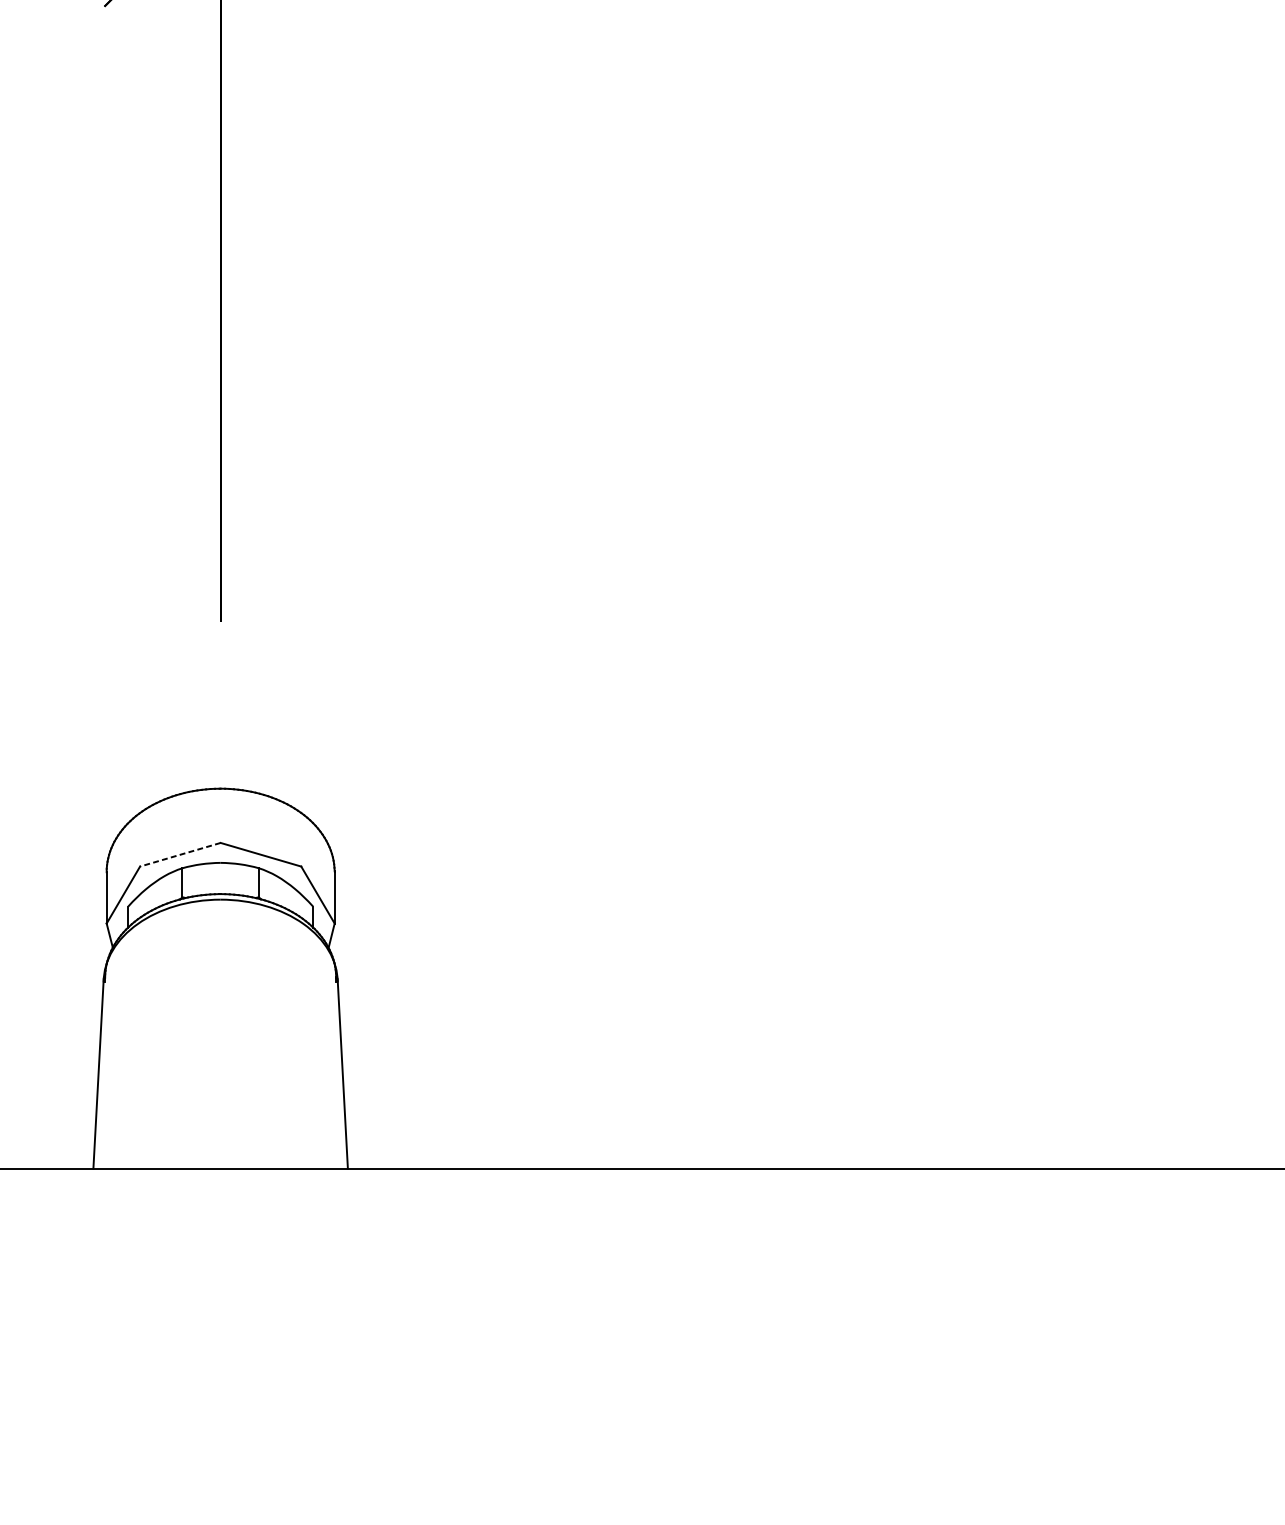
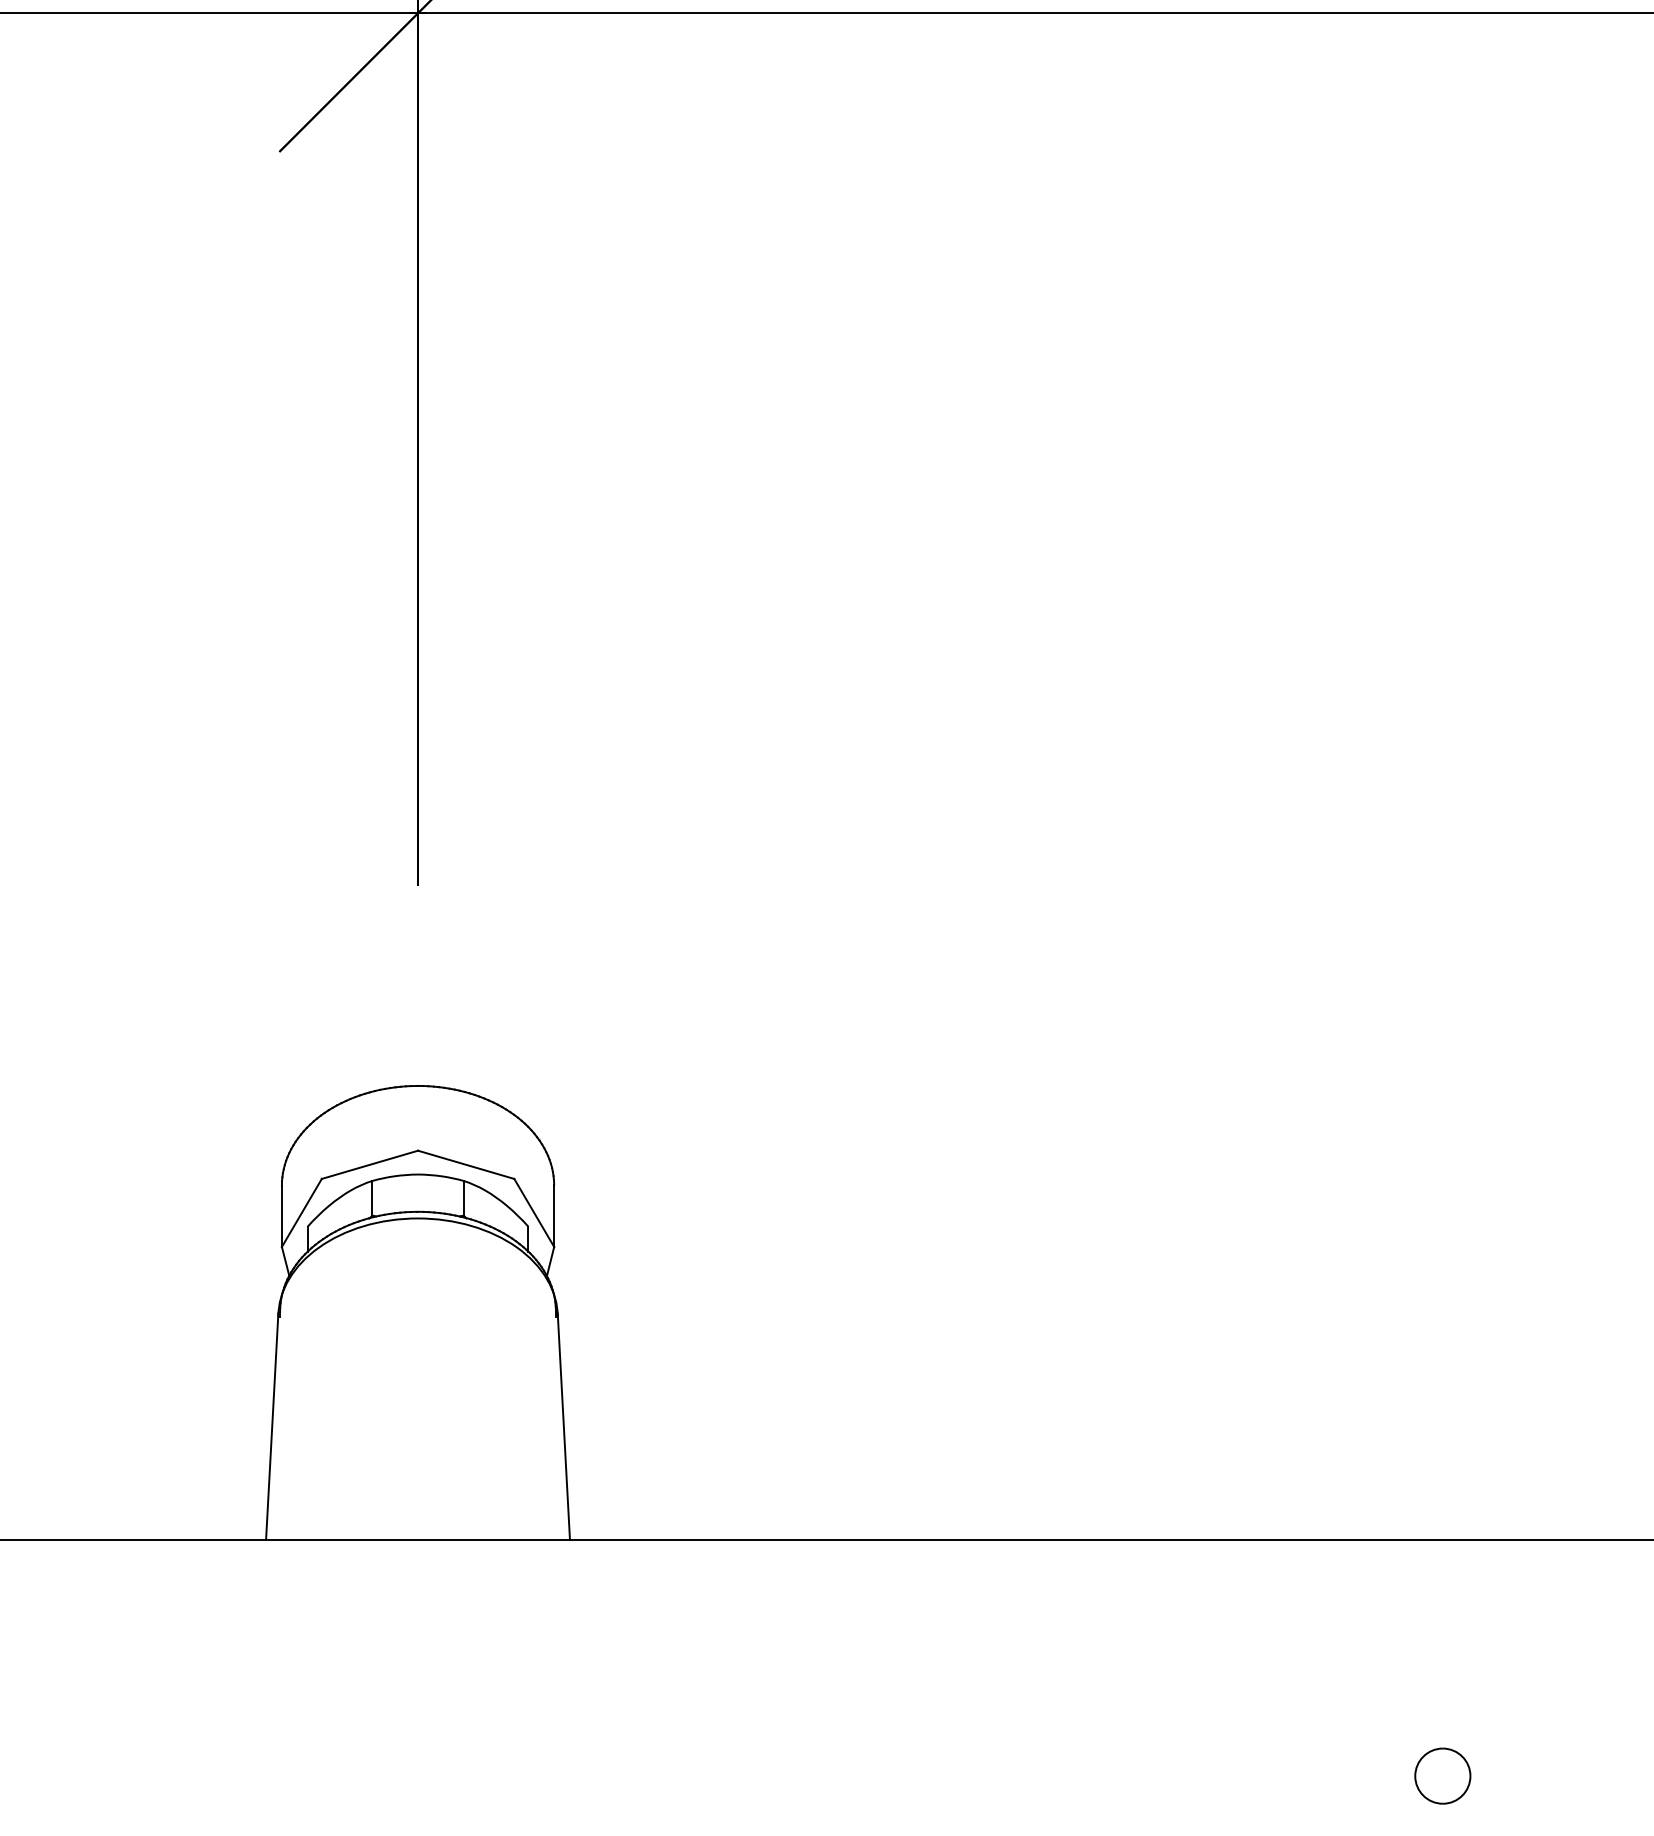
line: (180, 854) -> (369, 1164), dashed -> solid
part: (1078, 1366) -> (1442, 1775), added

